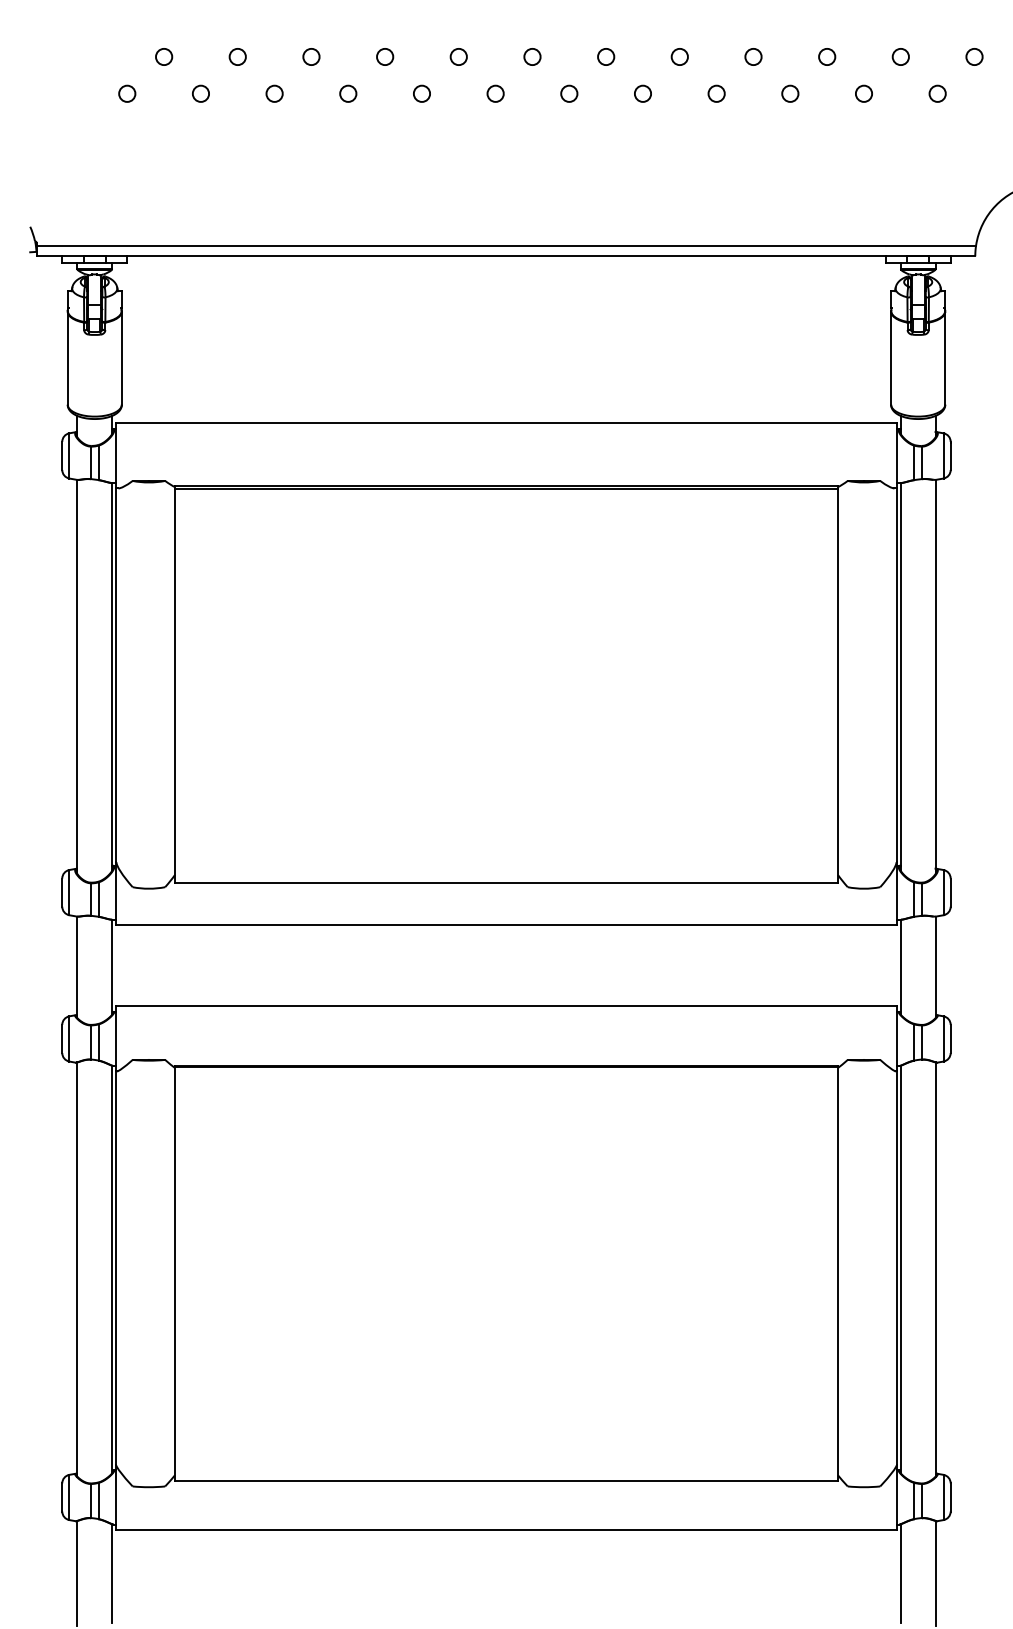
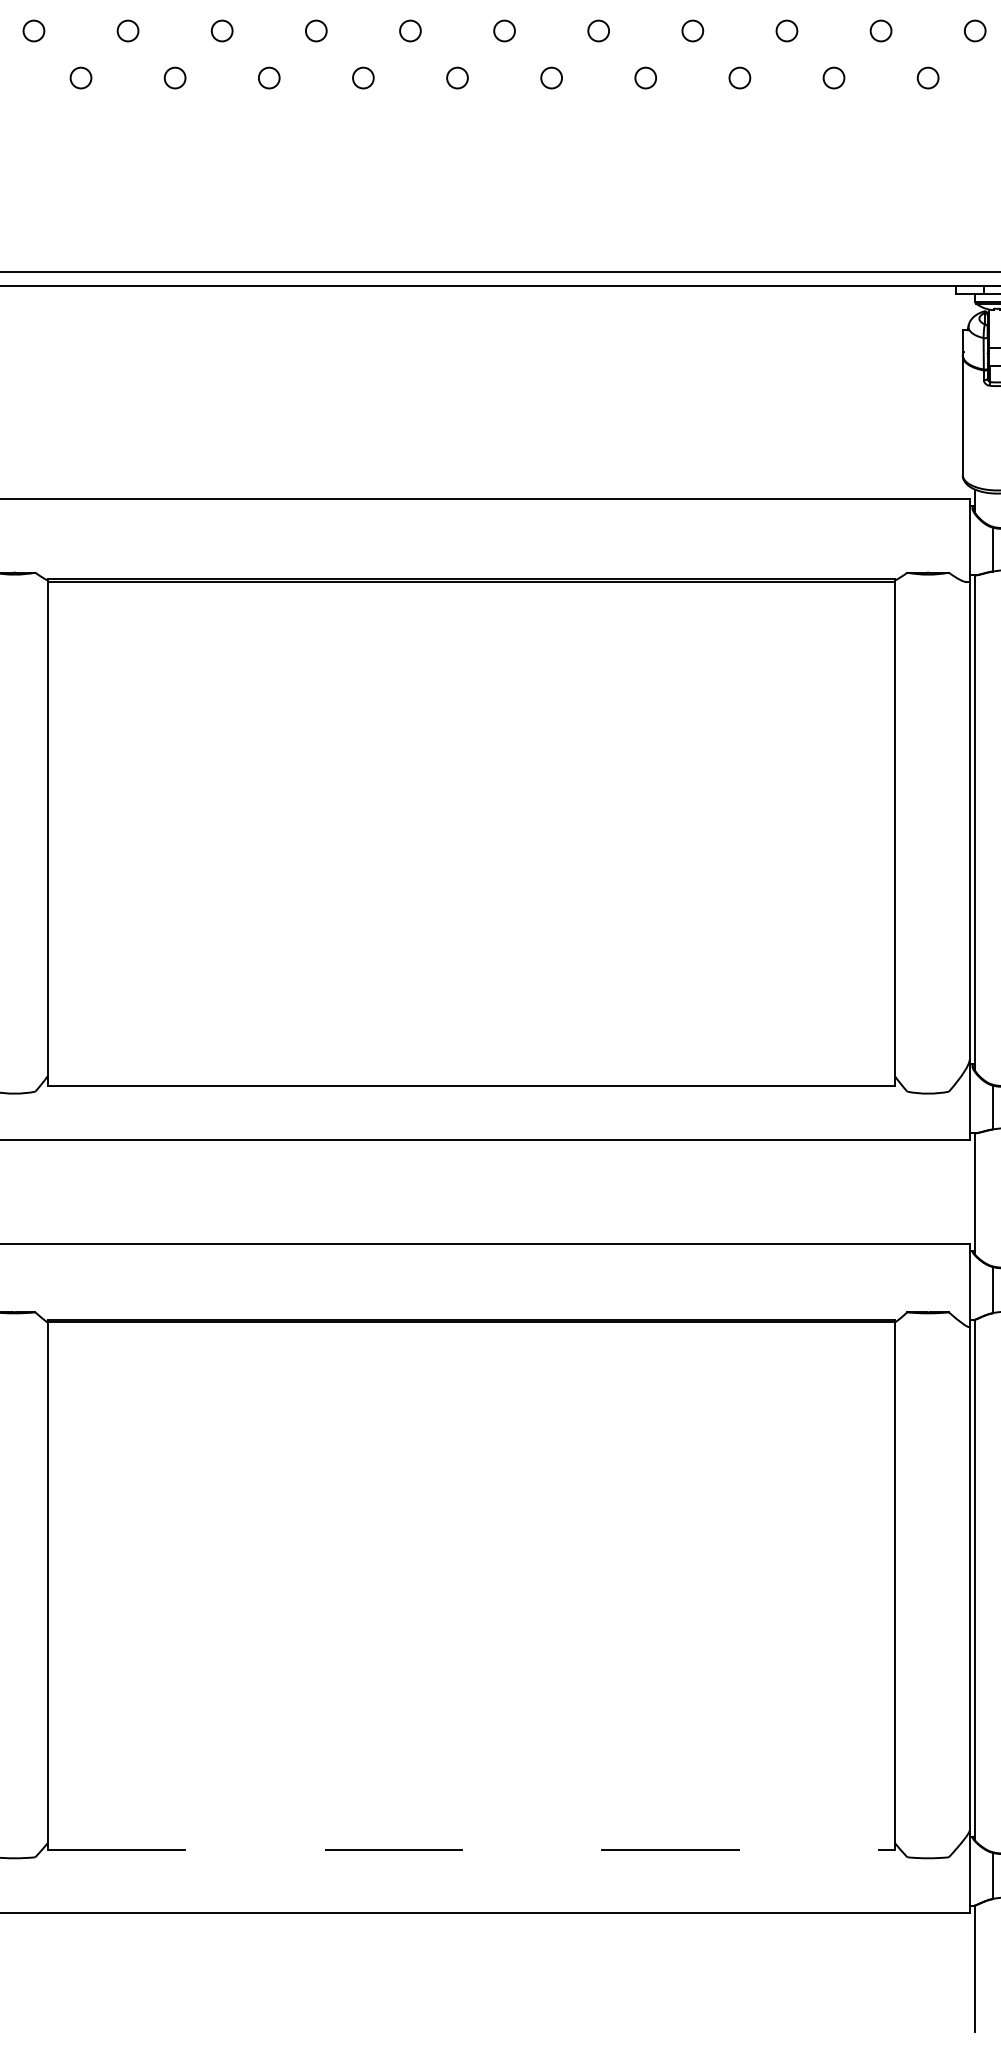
line: (506, 1480) -> (471, 1849), solid -> dashed

